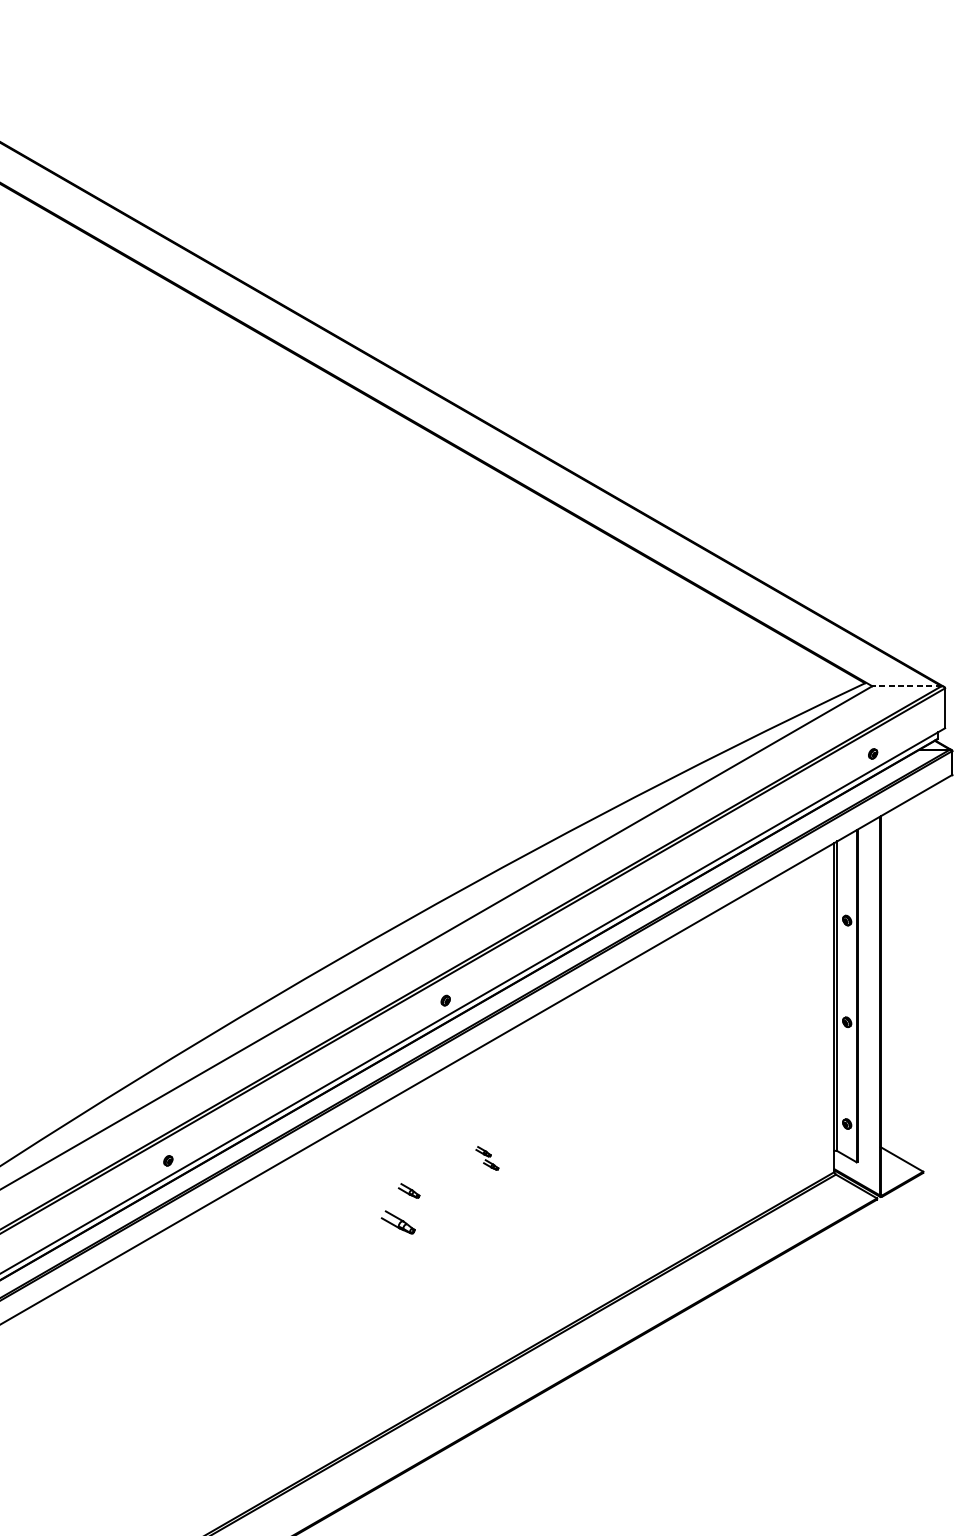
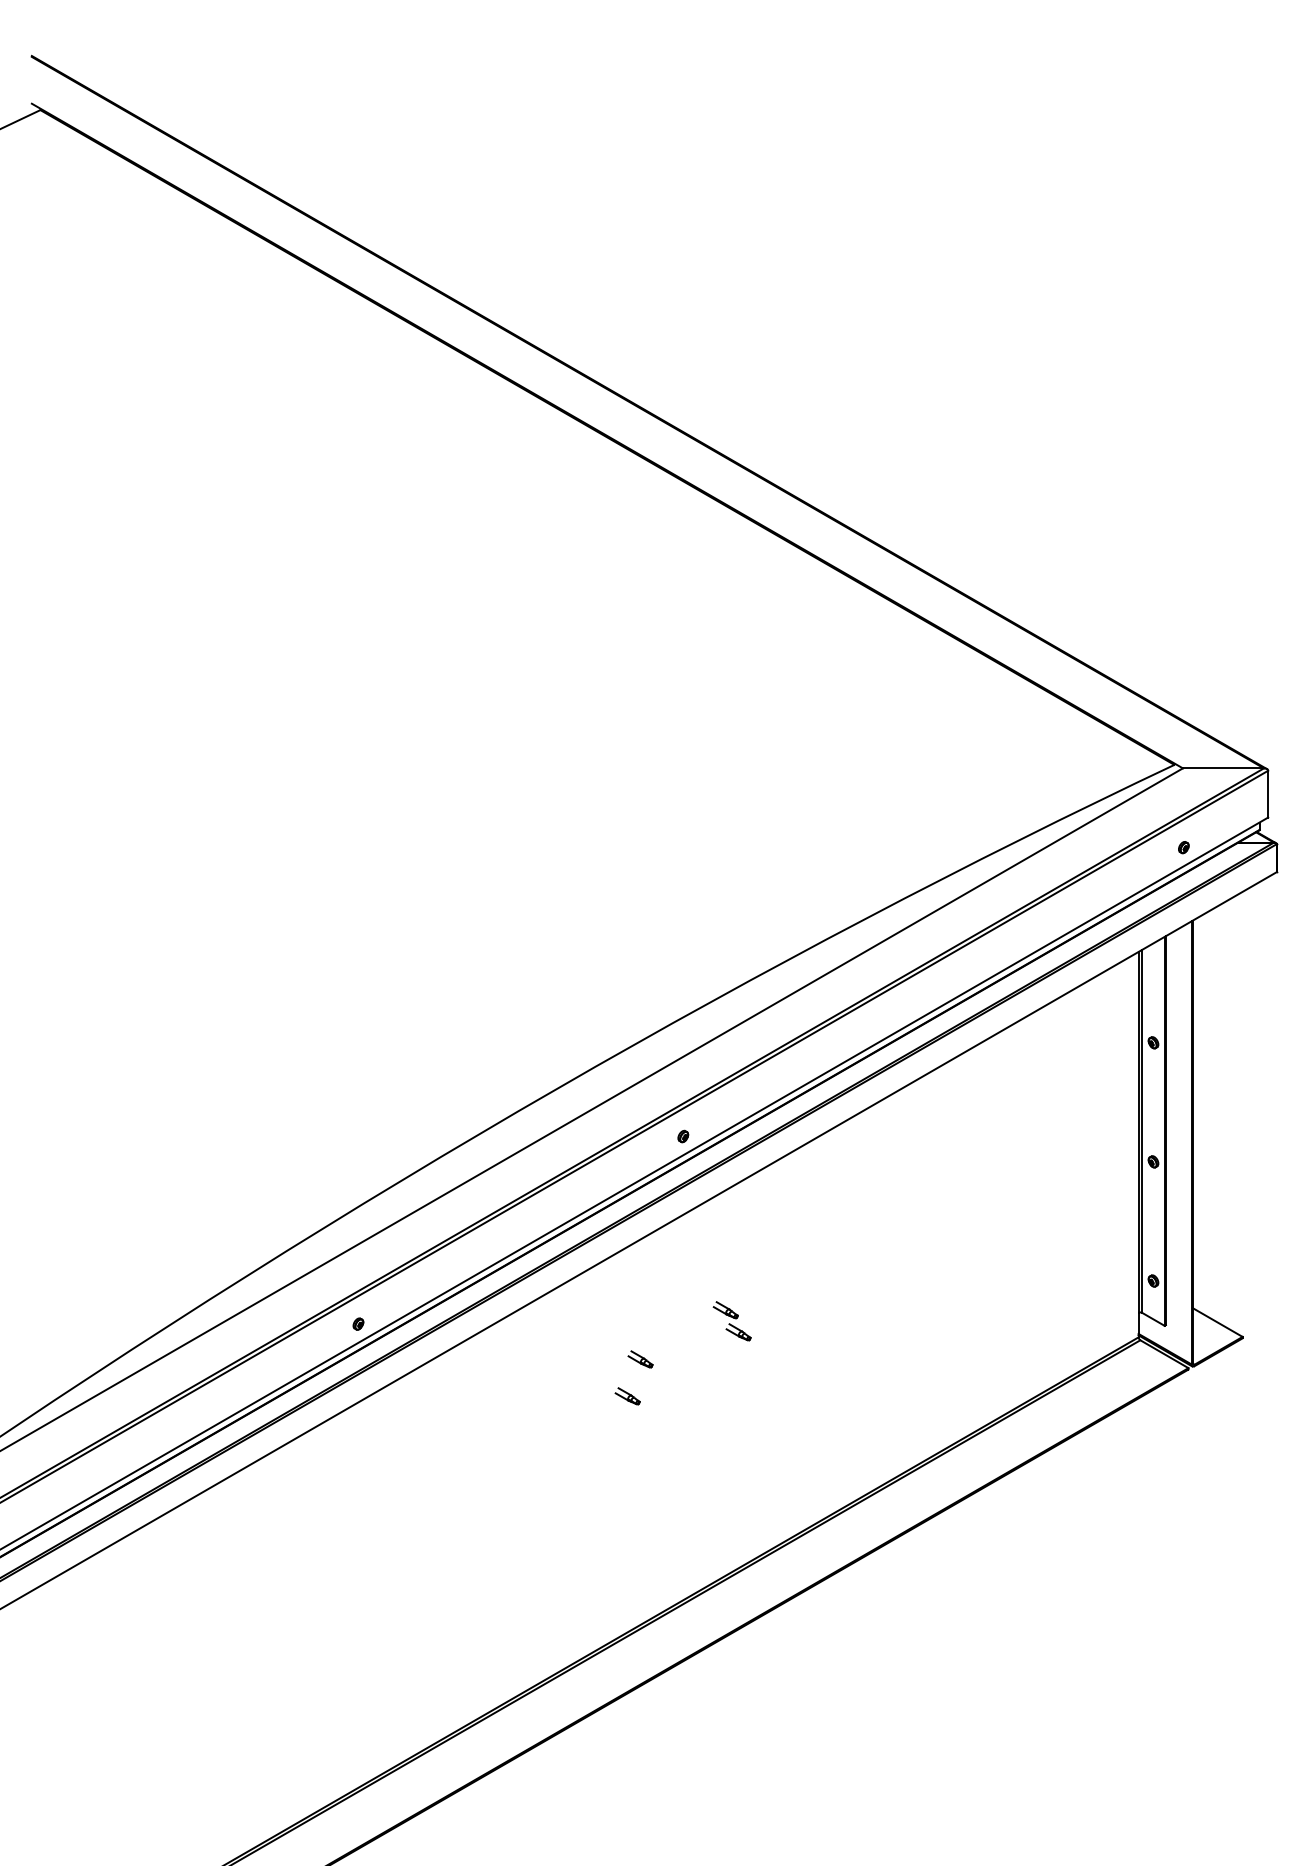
line: (906, 686) -> (1223, 768), dashed -> solid
part: (486, 1158) -> (731, 1321), size x1.43
part: (398, 1222) -> (627, 1396), size x0.62

